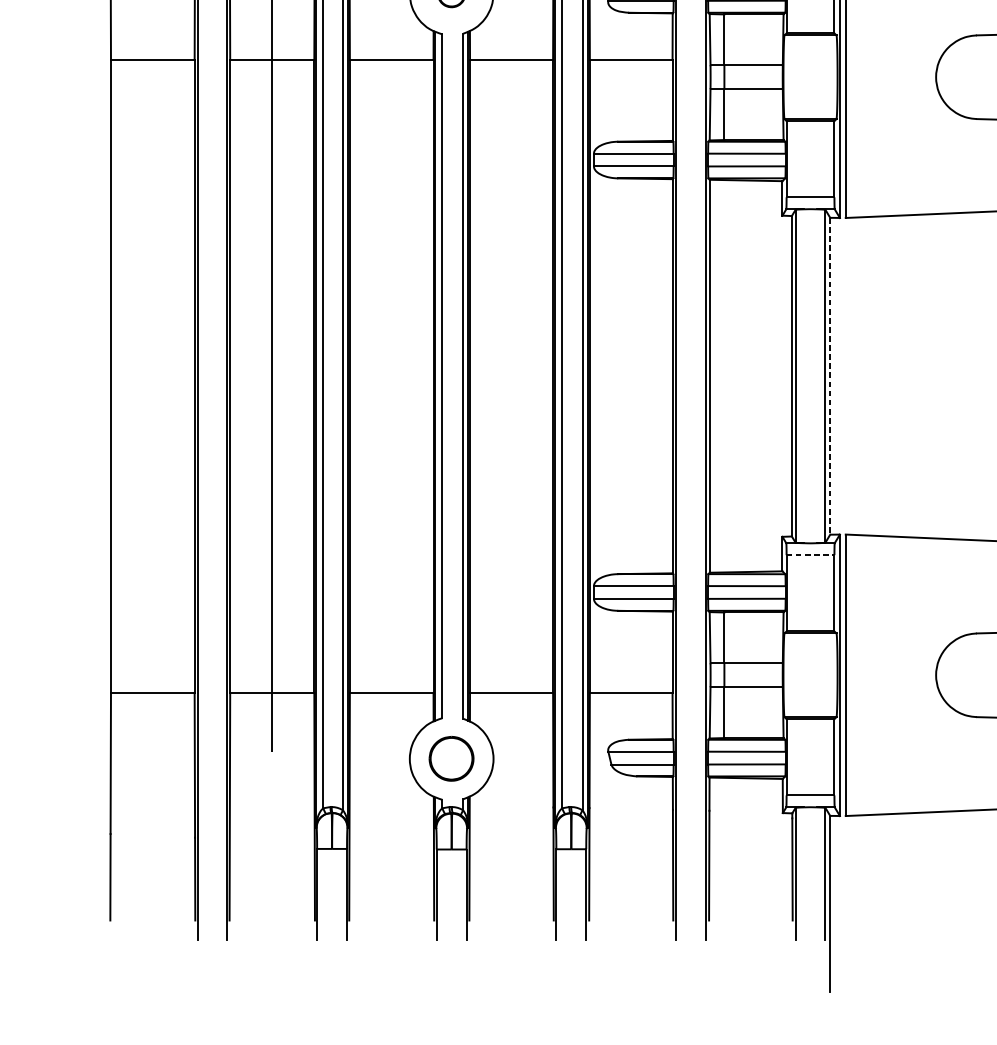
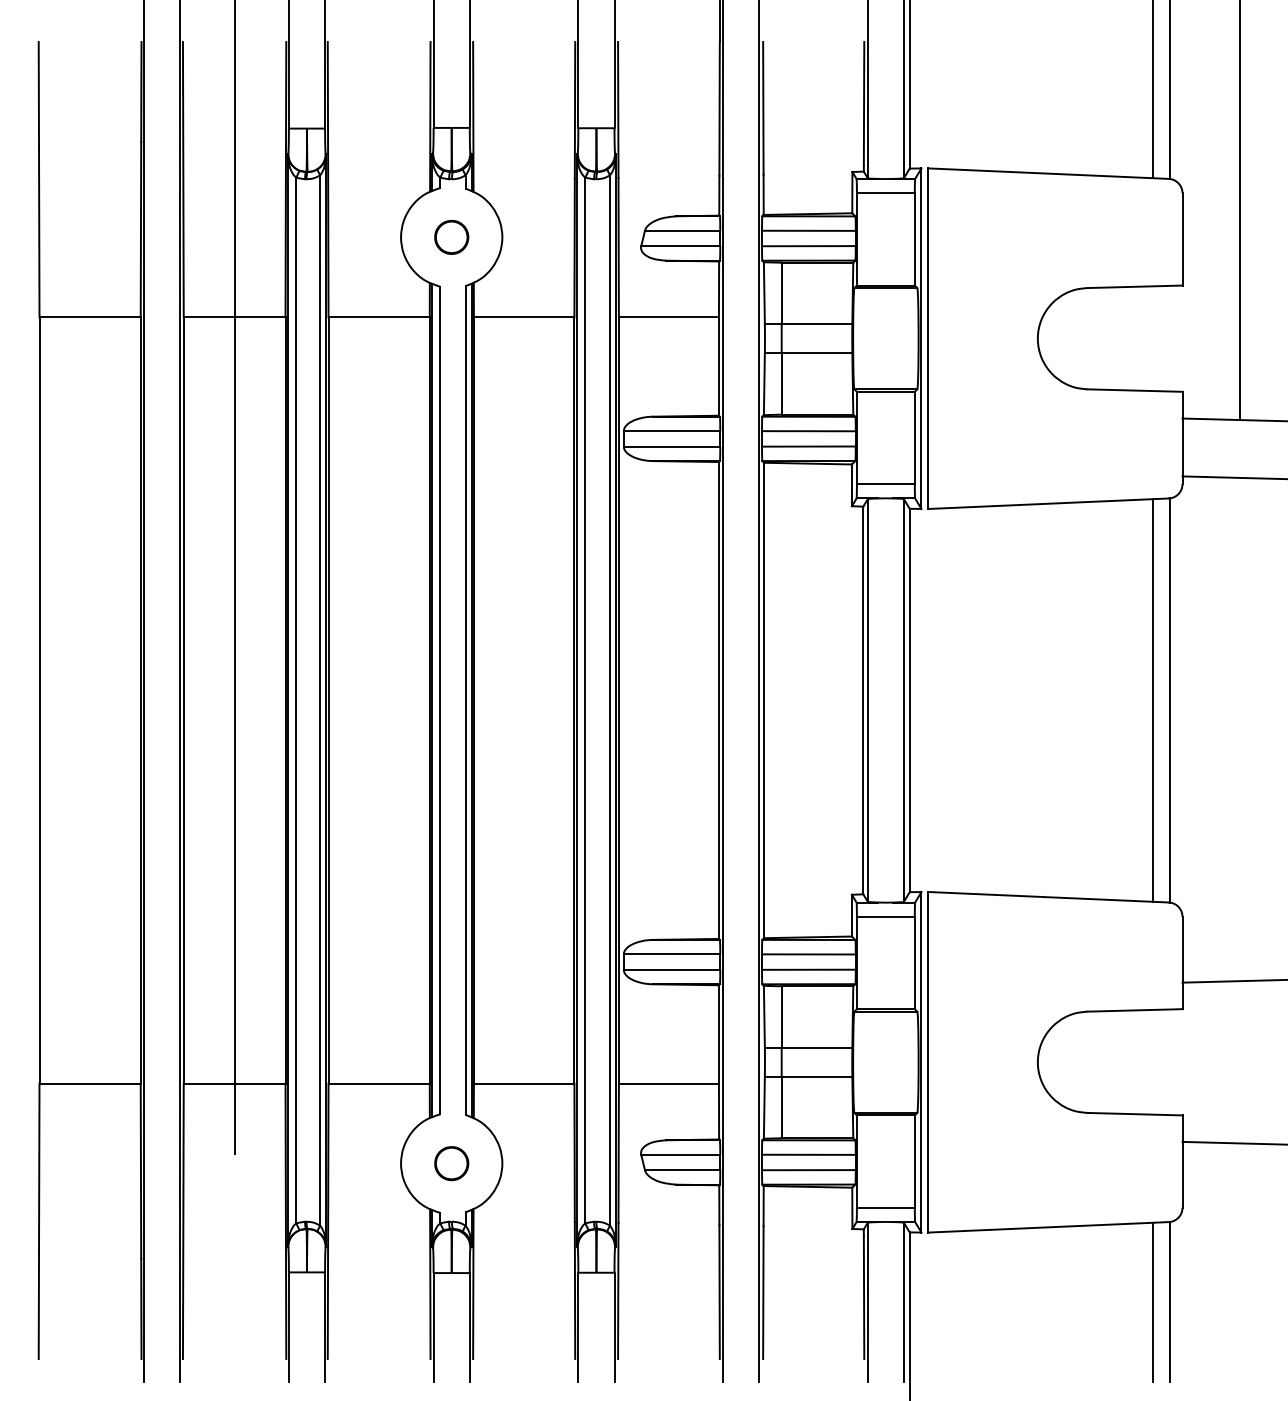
line: (830, 376) -> (909, 700), dashed -> solid
line: (810, 554) -> (885, 916), dashed -> solid
part: (451, 758) -> (451, 1163), size x0.62

